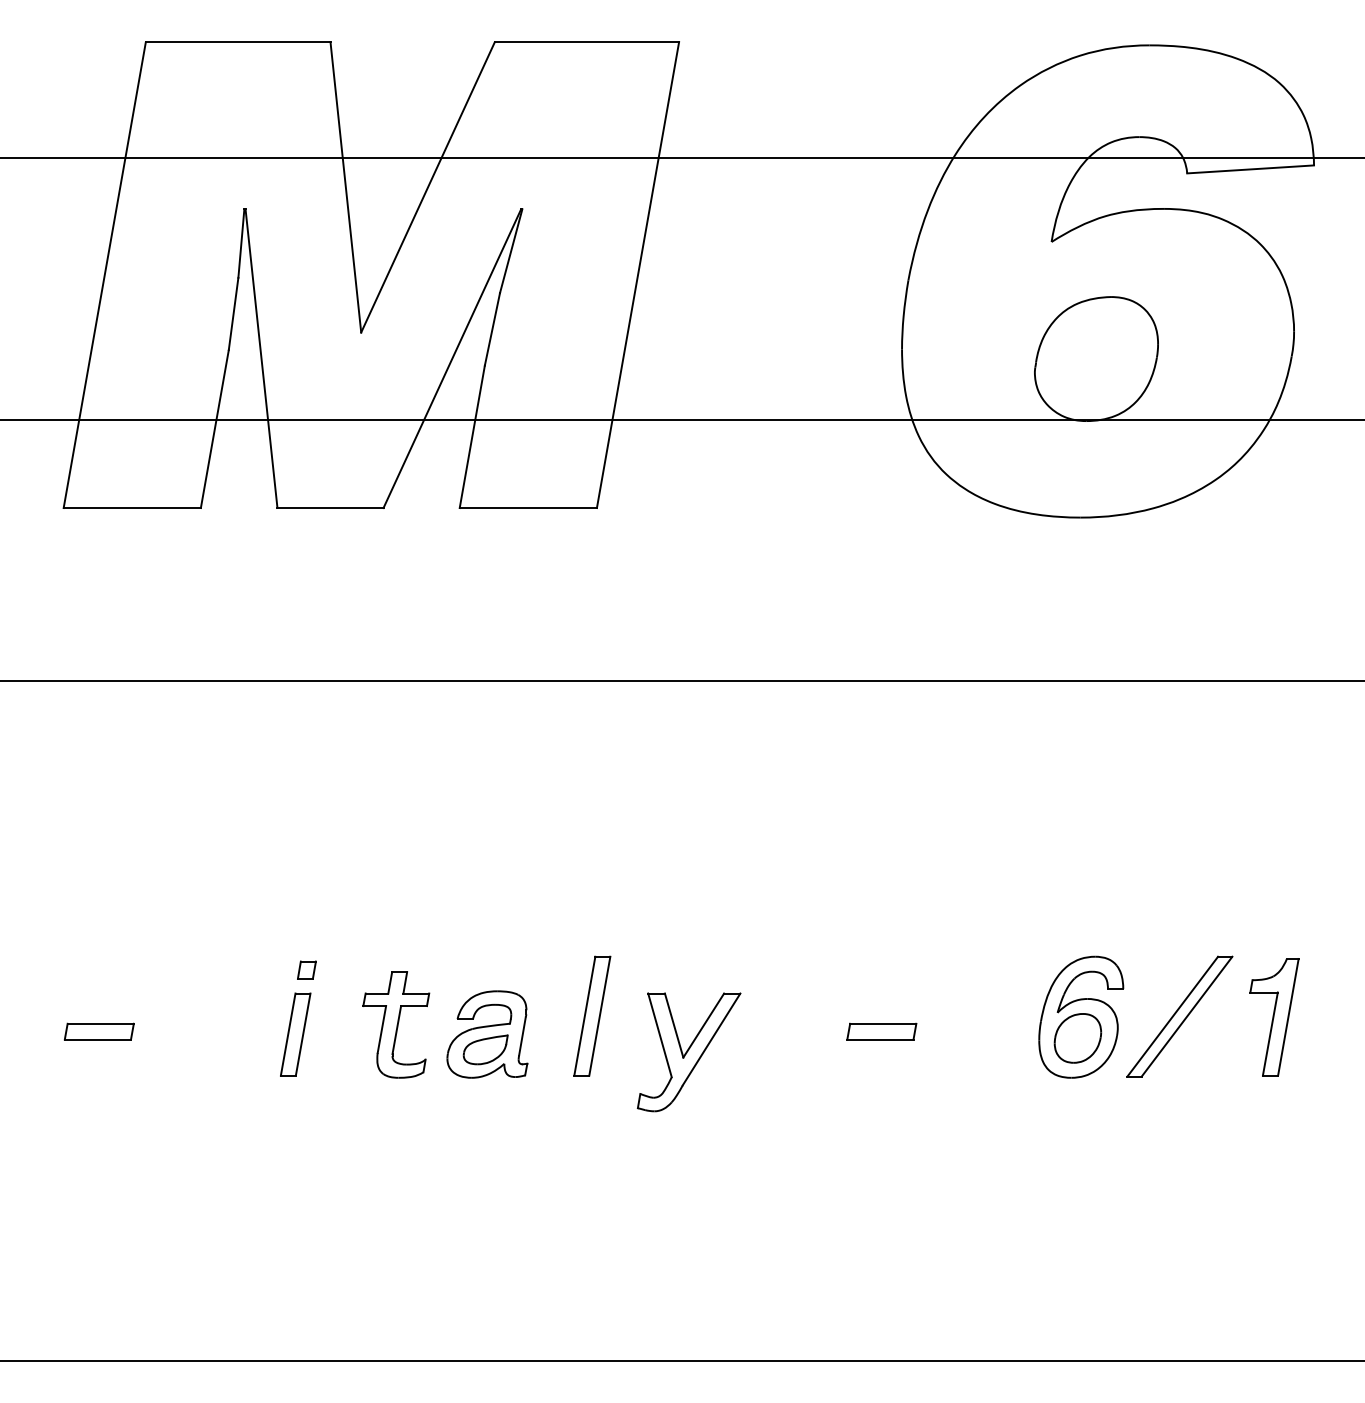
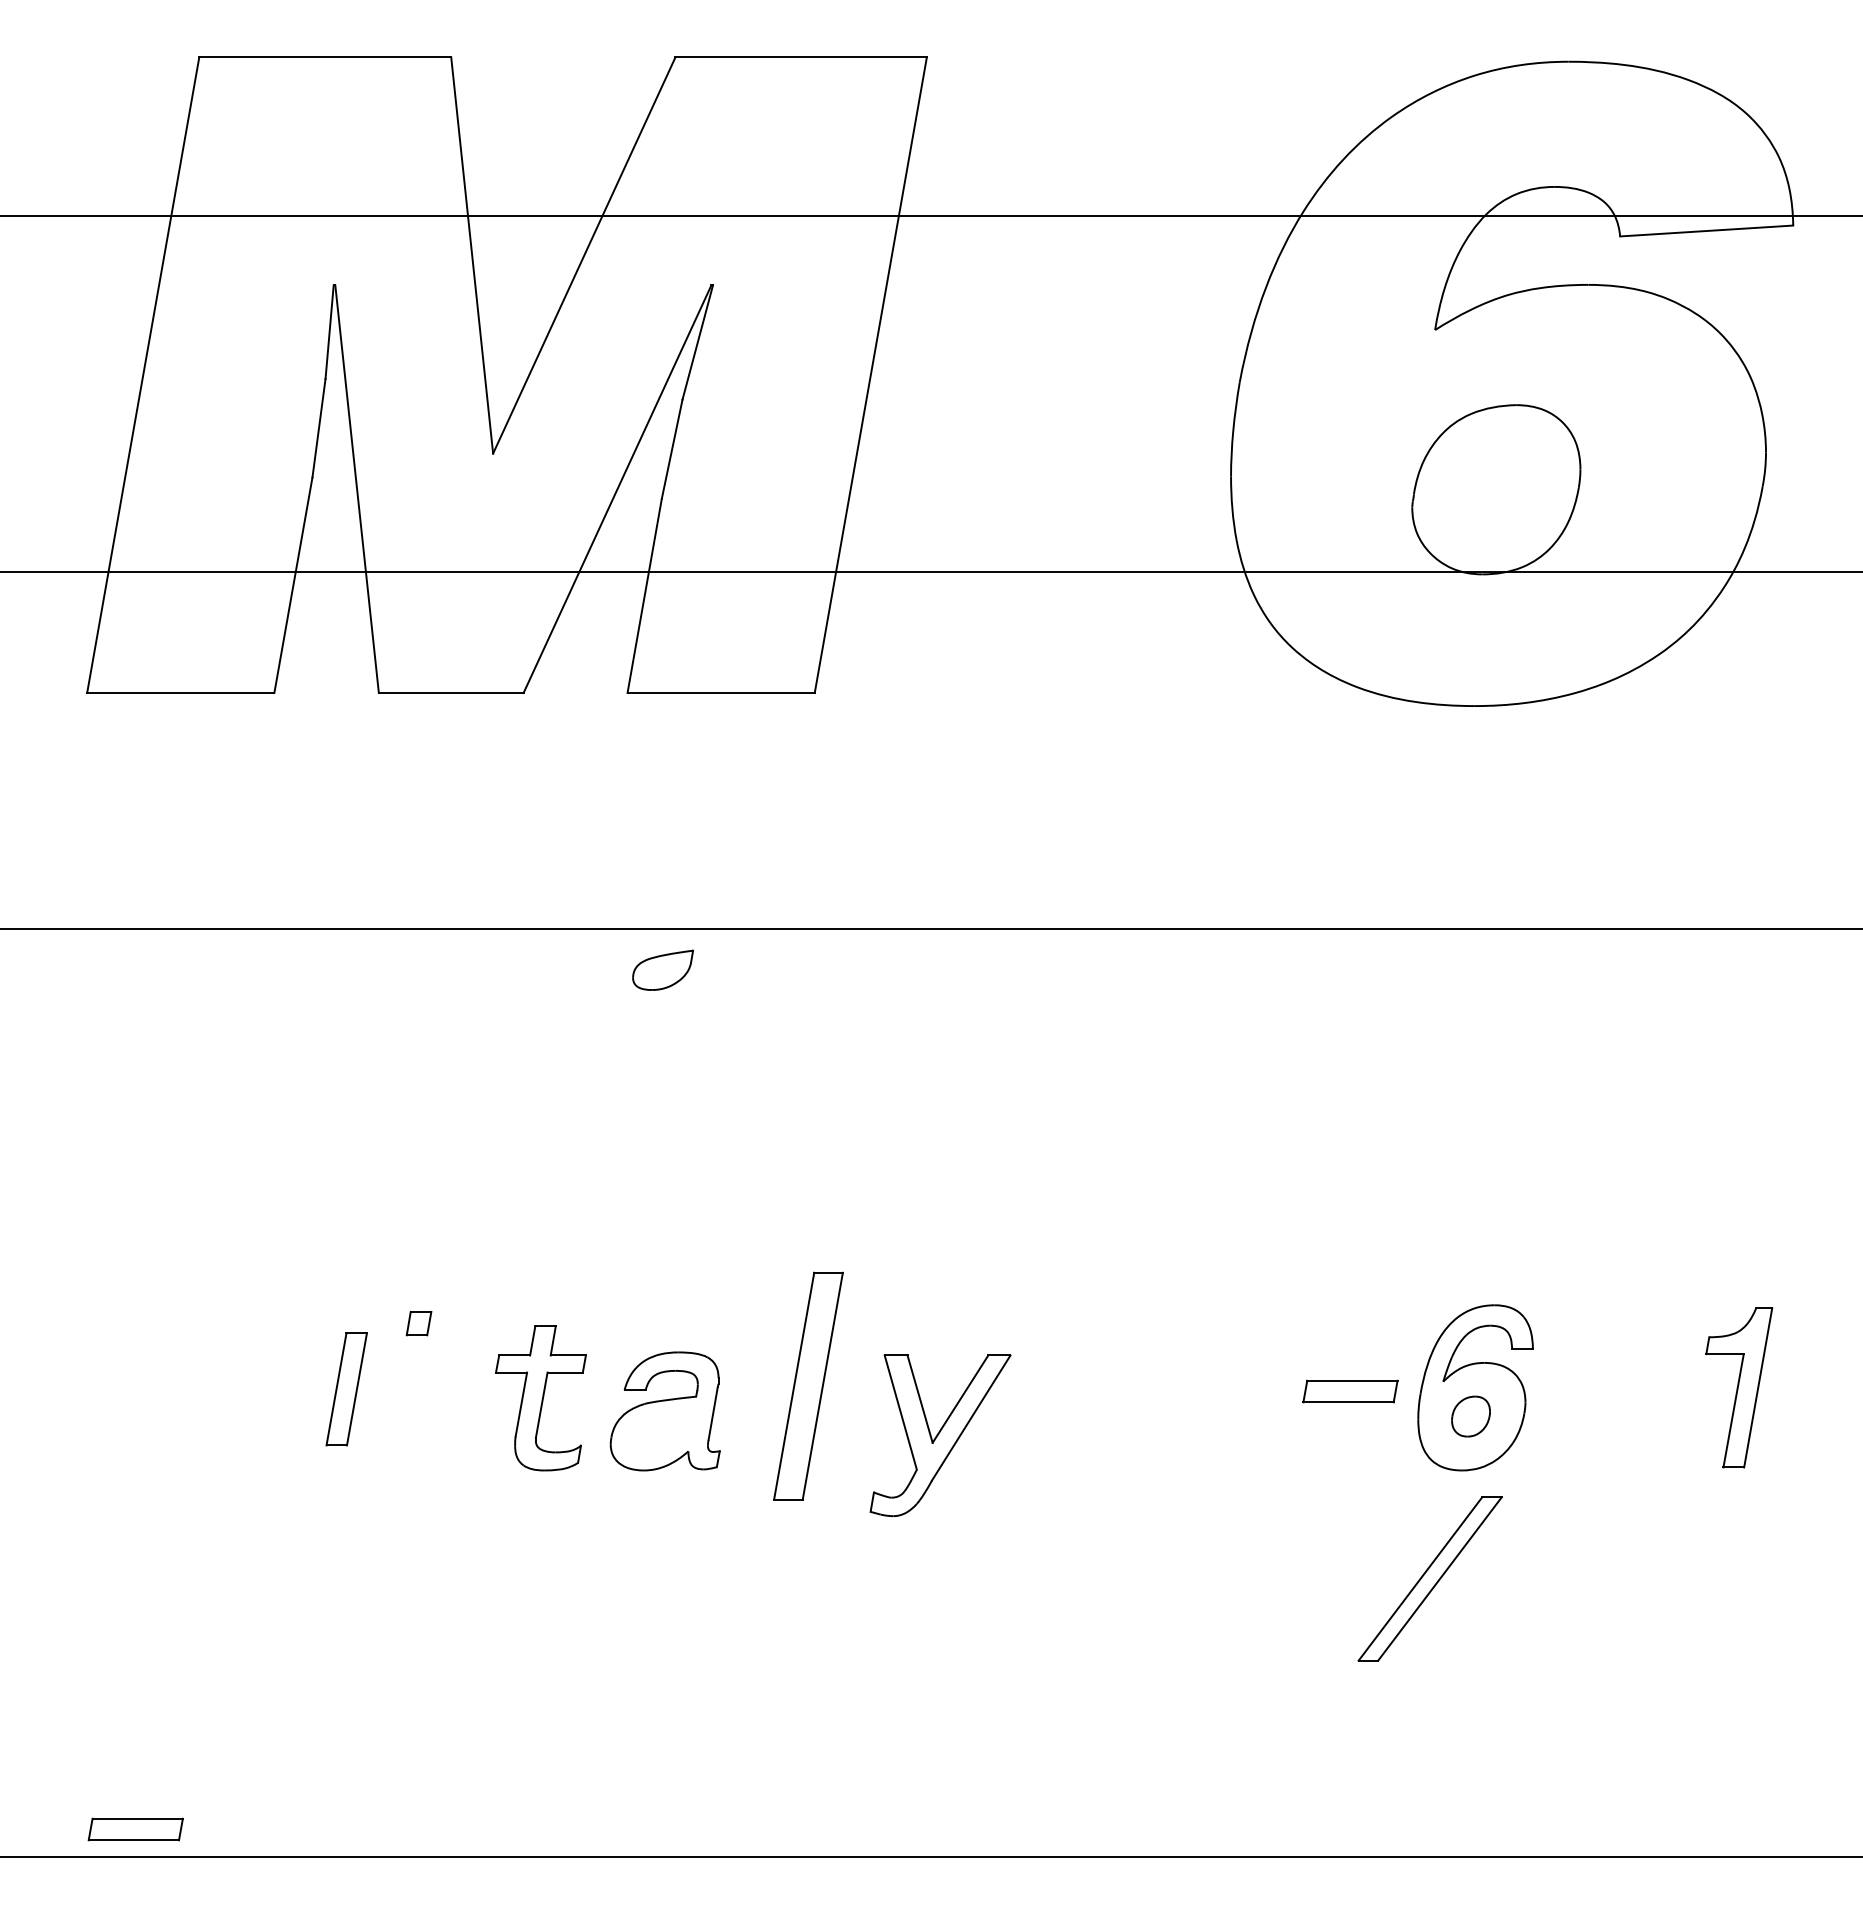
part: (592, 1016) -> (808, 1386), size x1.4
part: (1179, 1016) -> (1429, 1578), moved
part: (99, 1031) -> (135, 1829), moved
part: (881, 1031) -> (1350, 1391), moved
part: (295, 1034) -> (346, 1389), moved
part: (1077, 1038) -> (1470, 1416), size x0.6
part: (485, 1049) -> (662, 969), moved

